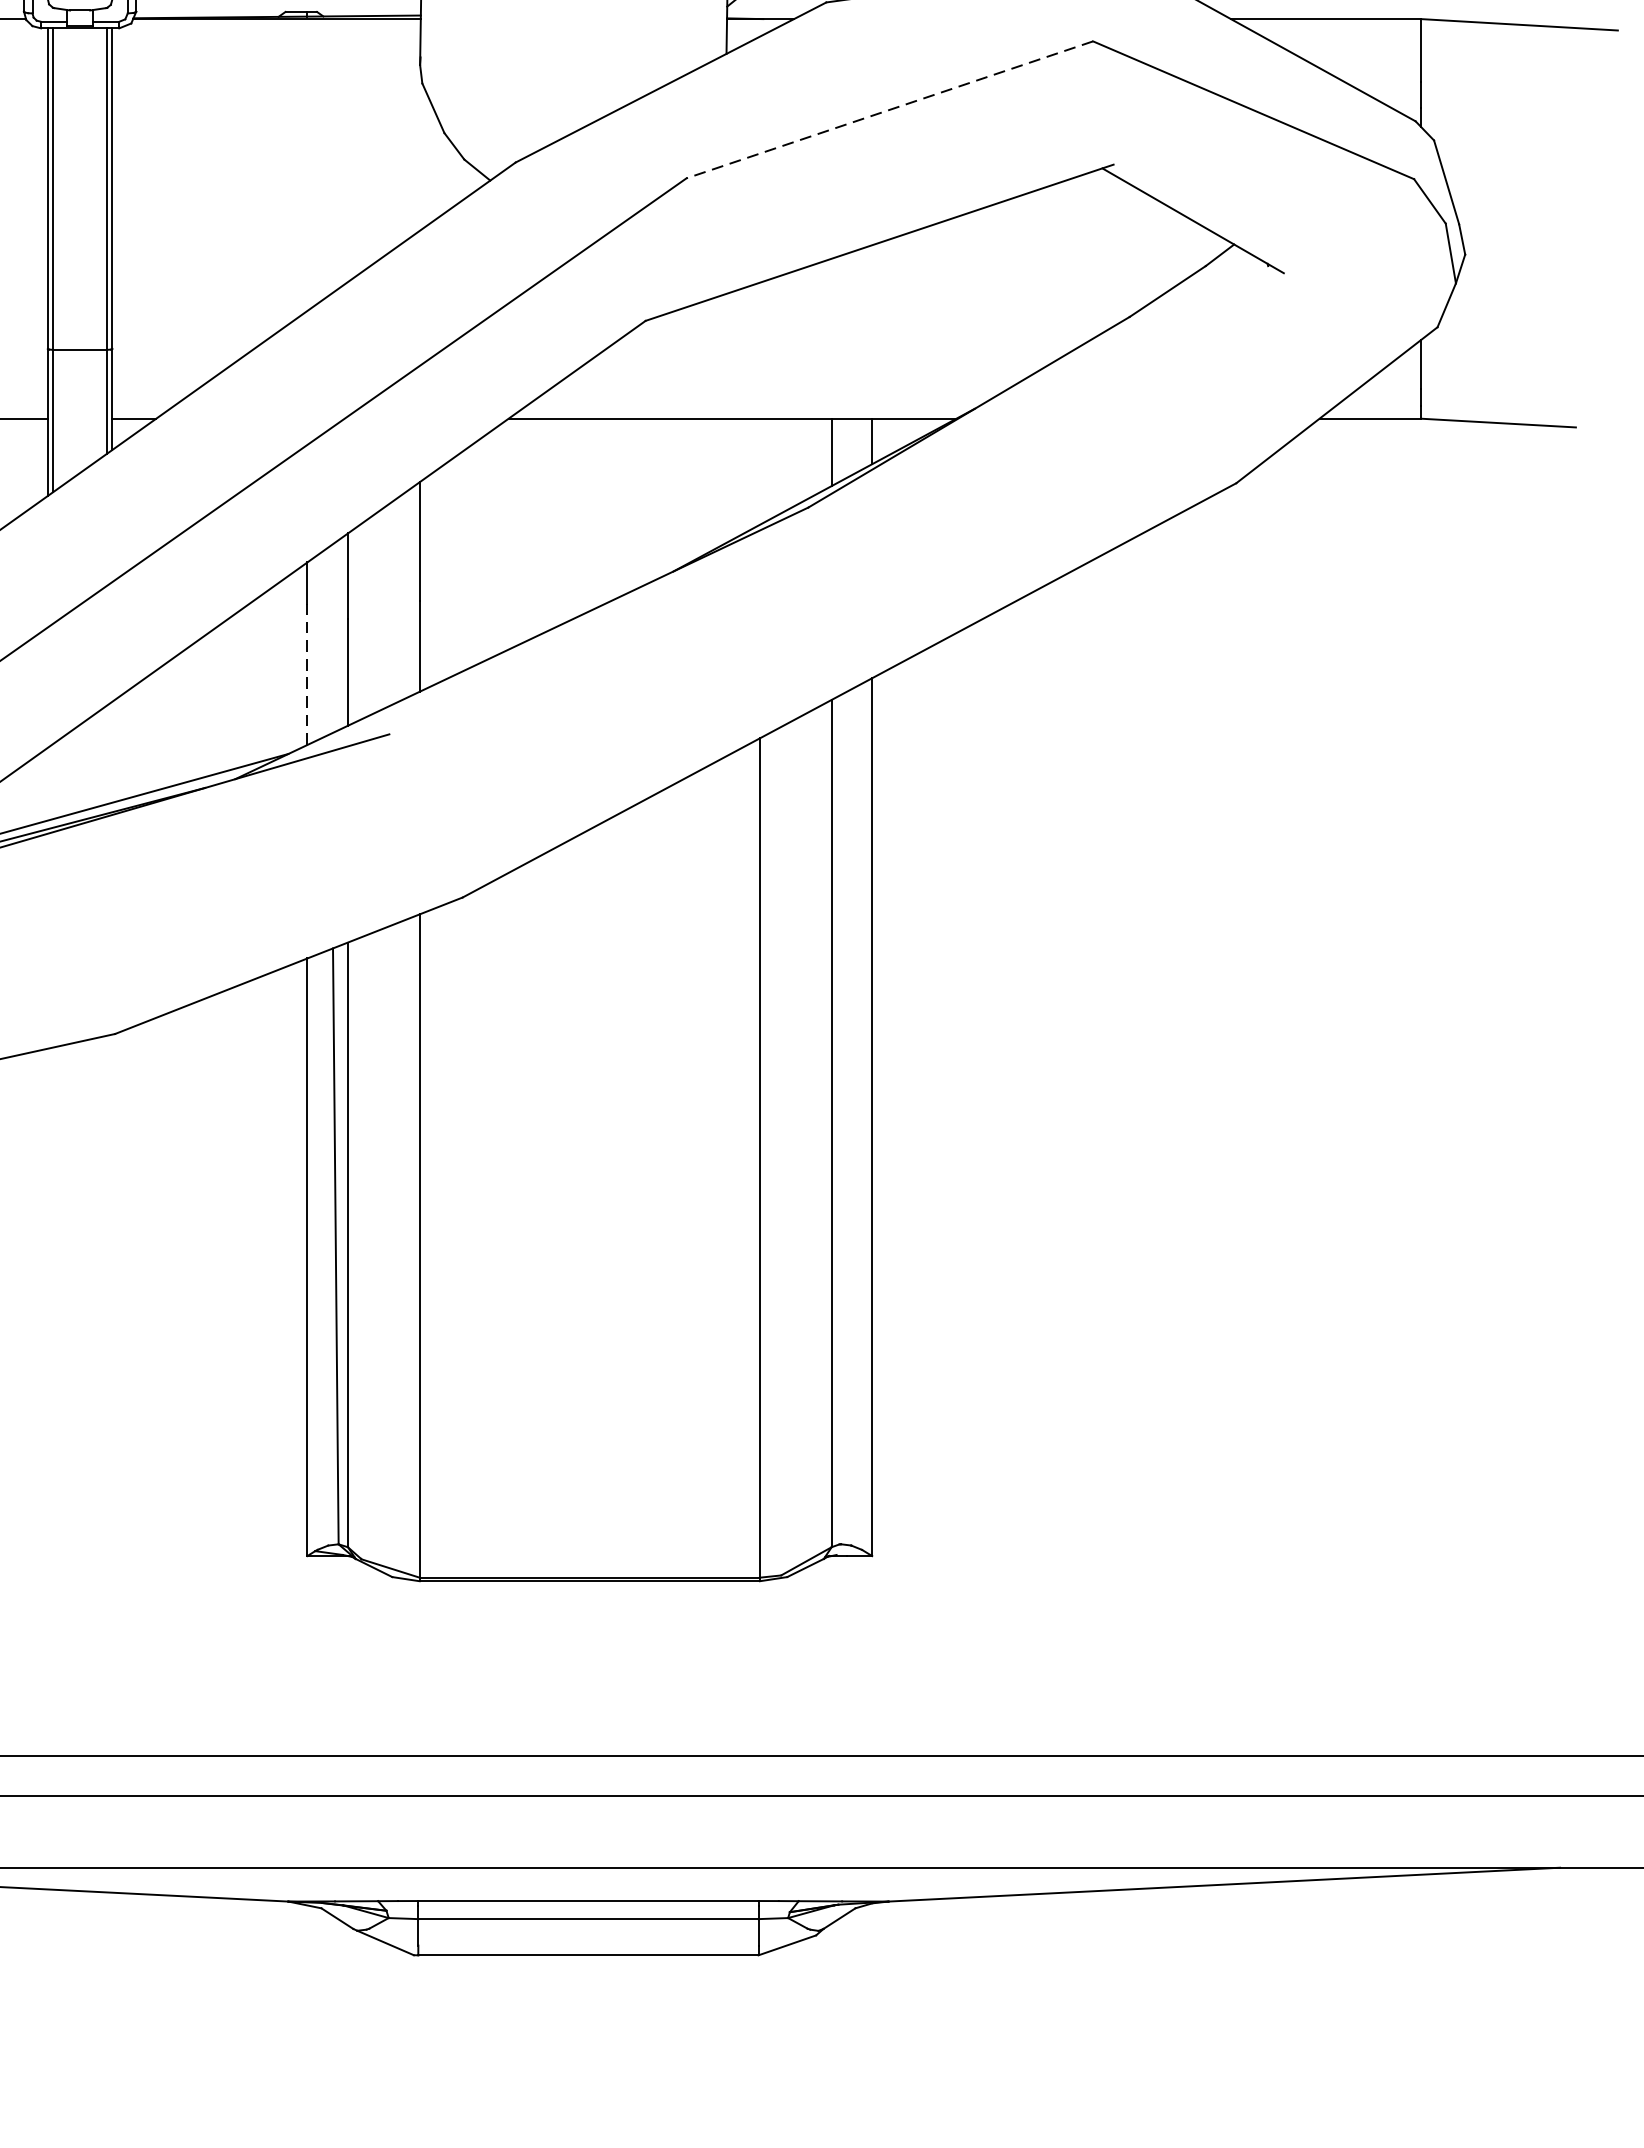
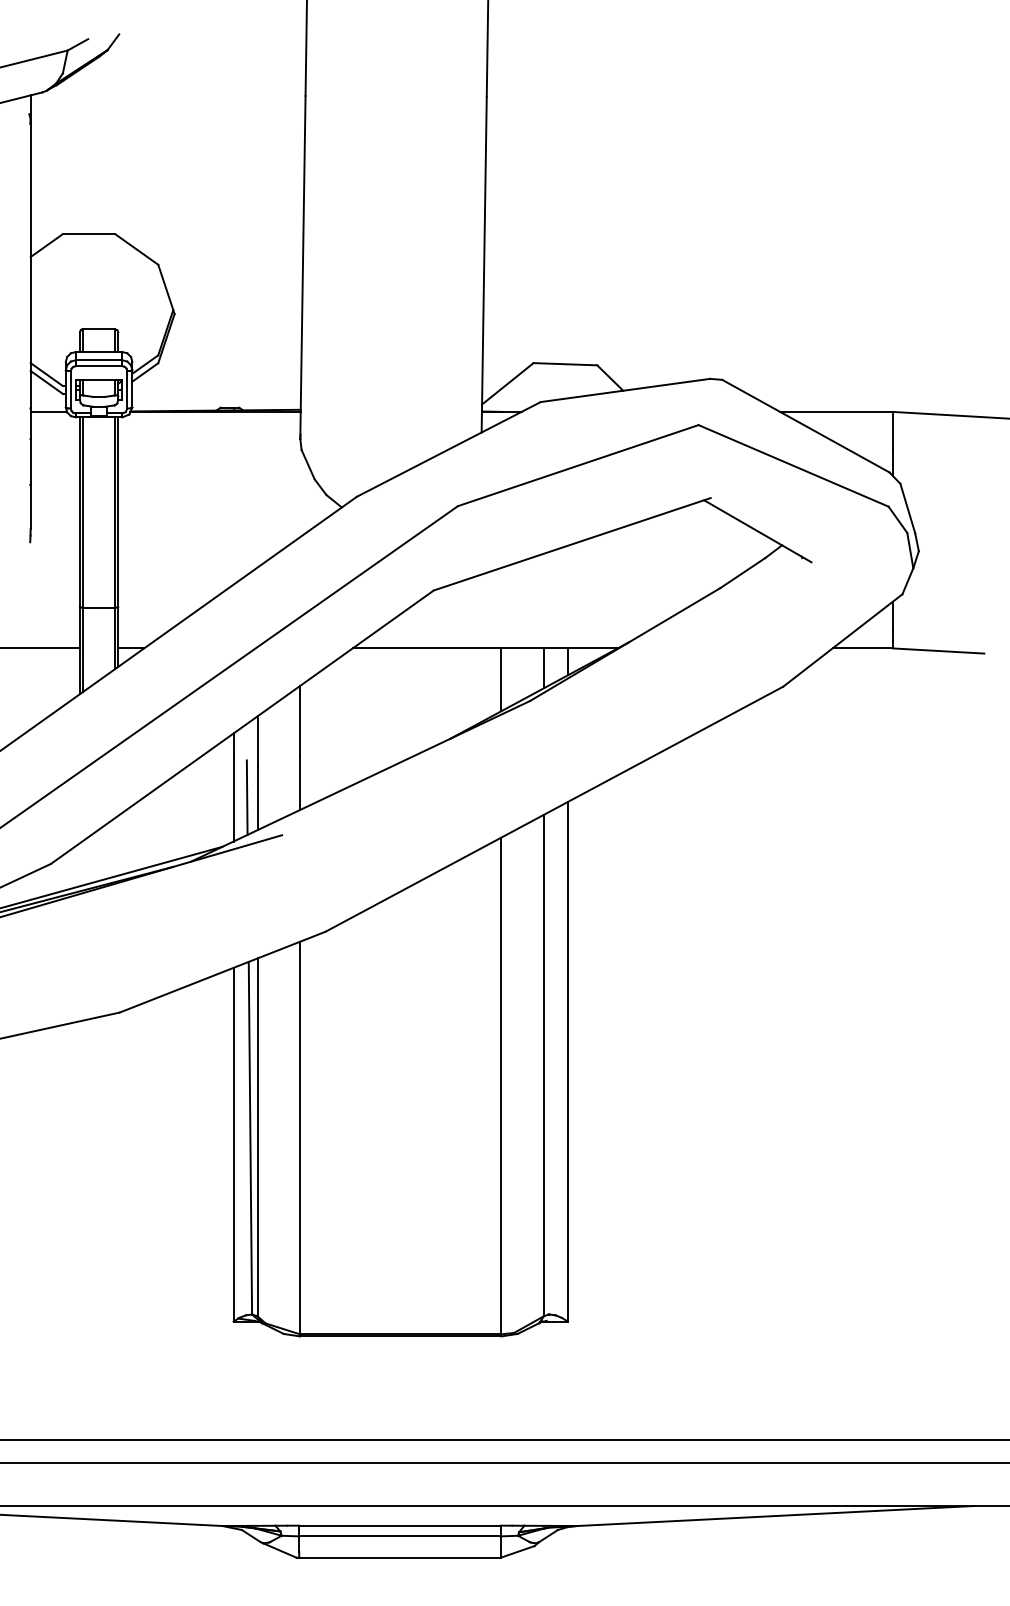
line: (890, 109) -> (578, 465), dashed -> solid
line: (760, 471) -> (501, 679), added
line: (329, 670) -> (246, 797), added
line: (307, 673) -> (233, 799), dashed -> solid

